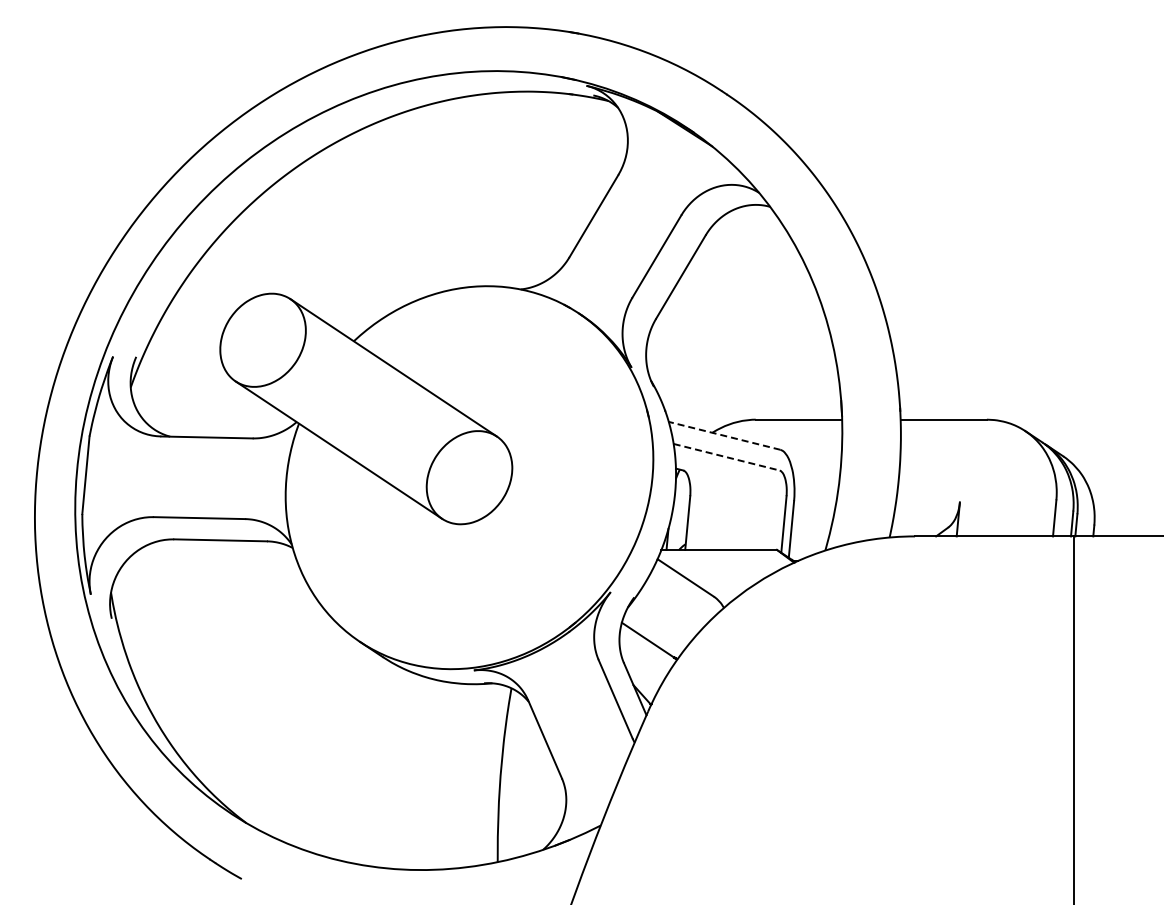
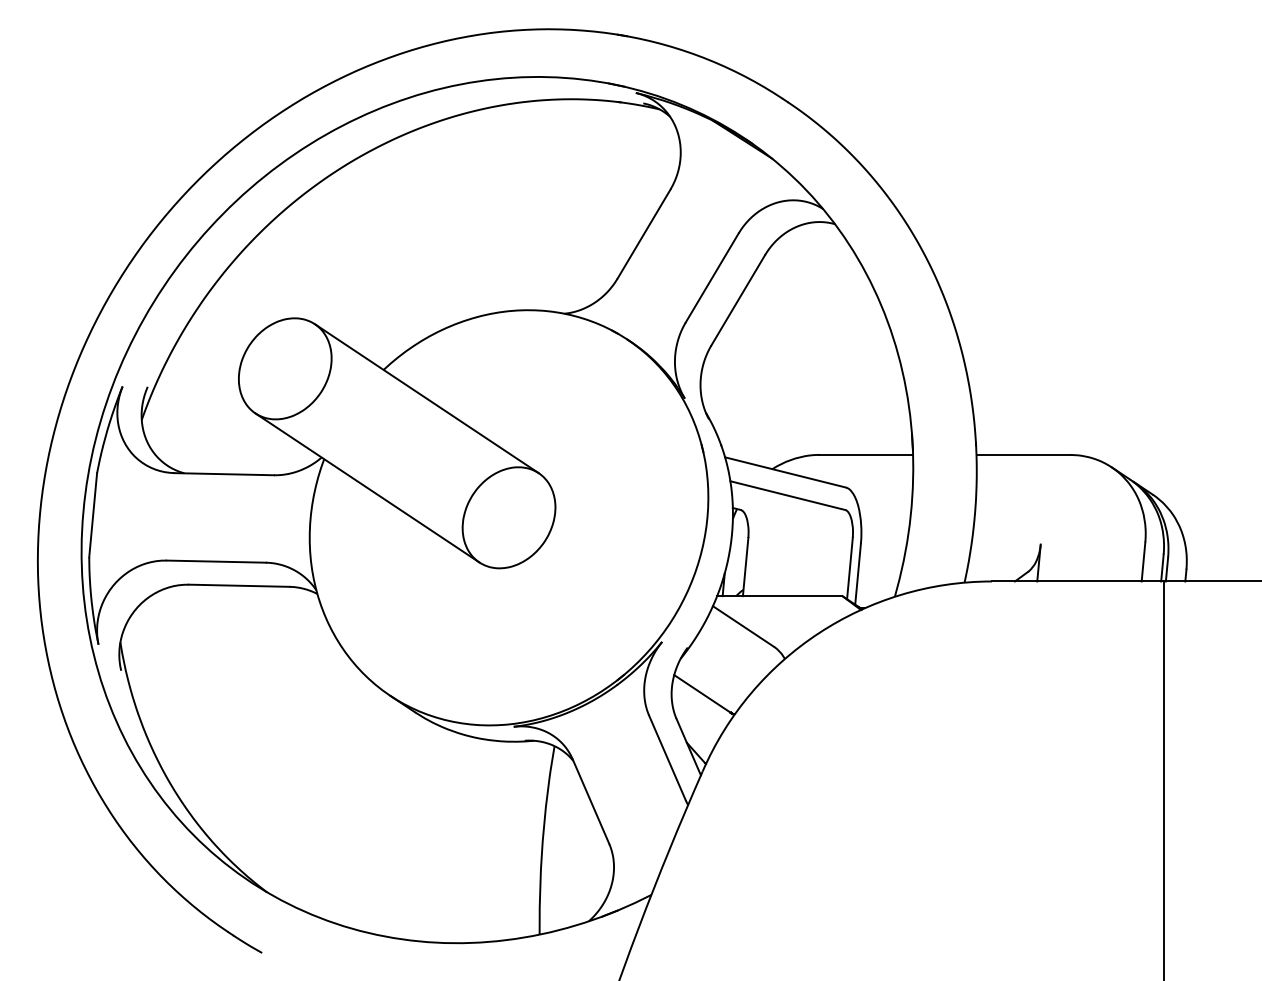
line: (724, 435) -> (785, 472), dashed -> solid
line: (726, 457) -> (787, 495), dashed -> solid

